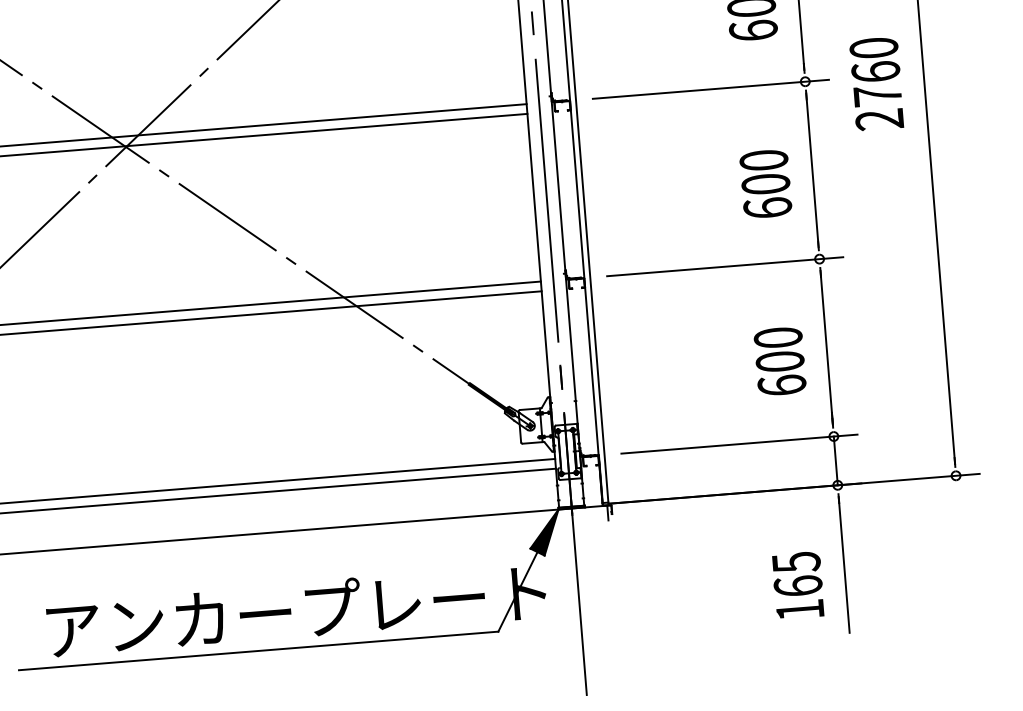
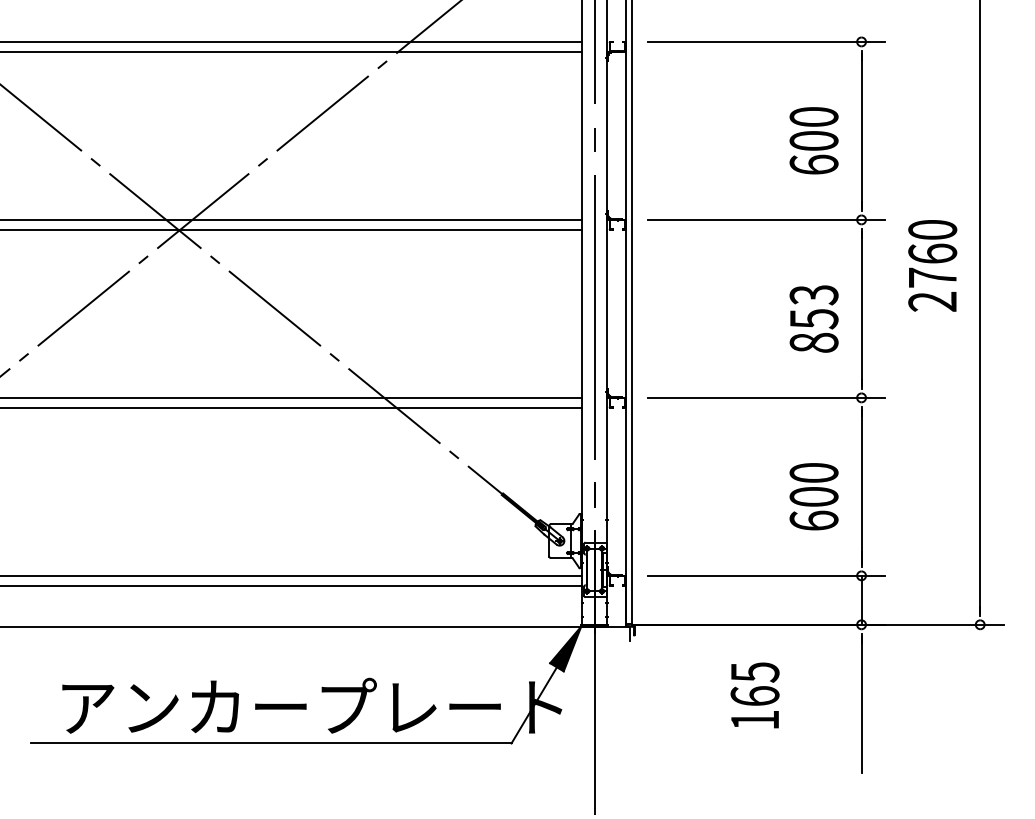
text: (876, 83) -> (932, 265), moved
text: (765, 183) -> (813, 318), 600 -> 853
text: (797, 585) -> (754, 695), moved

